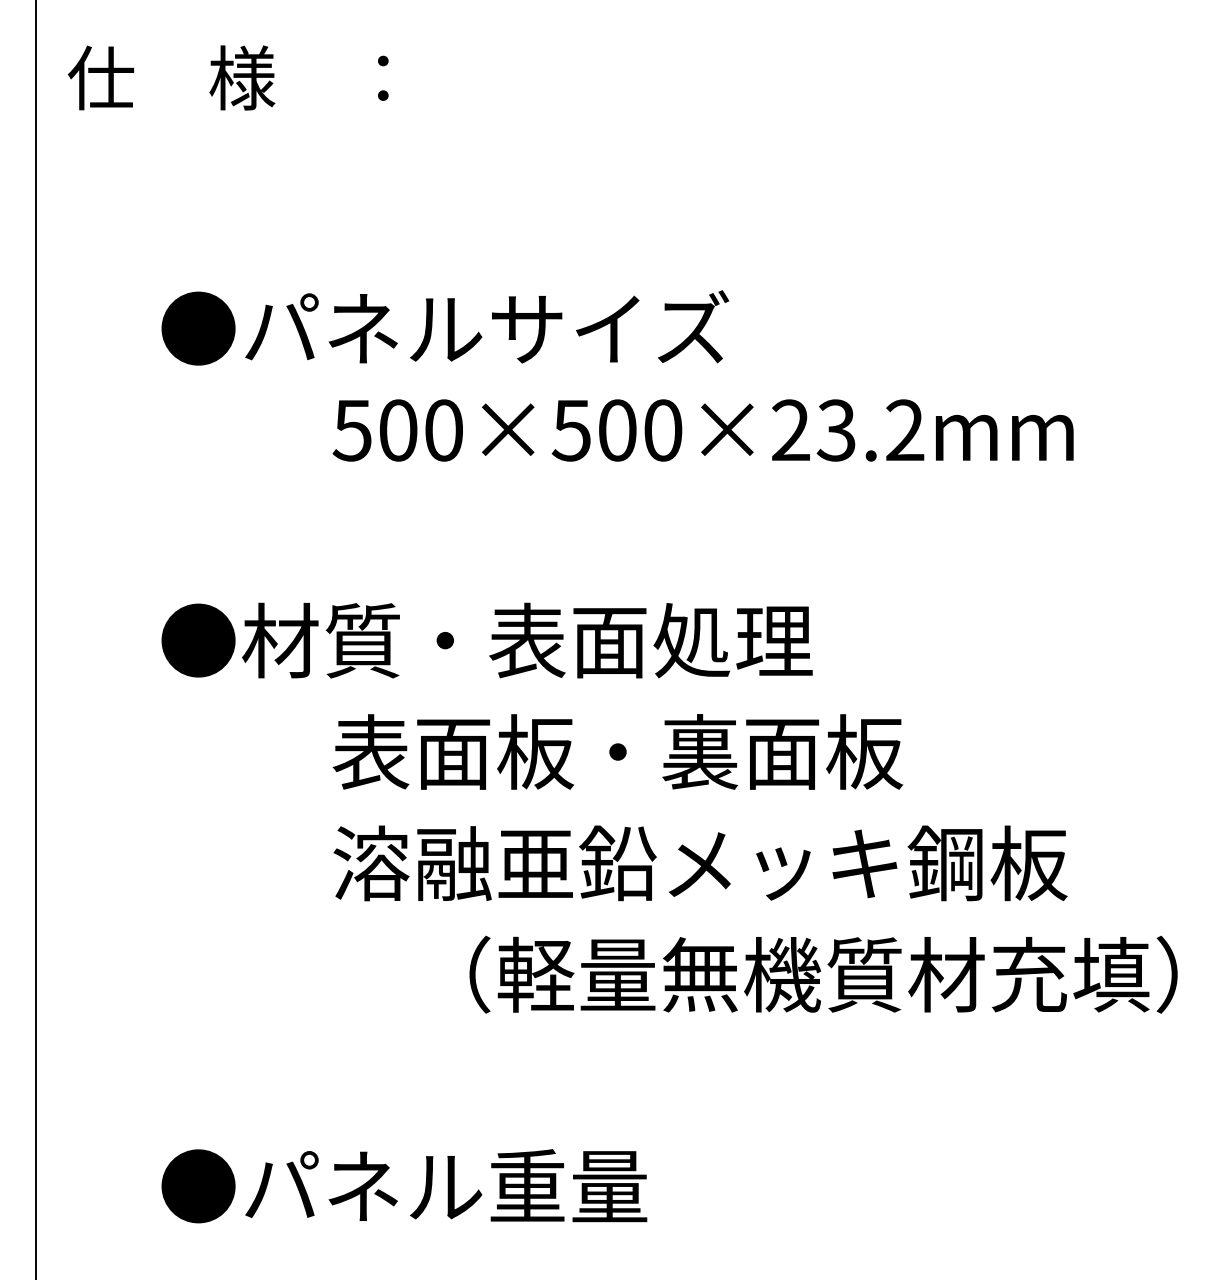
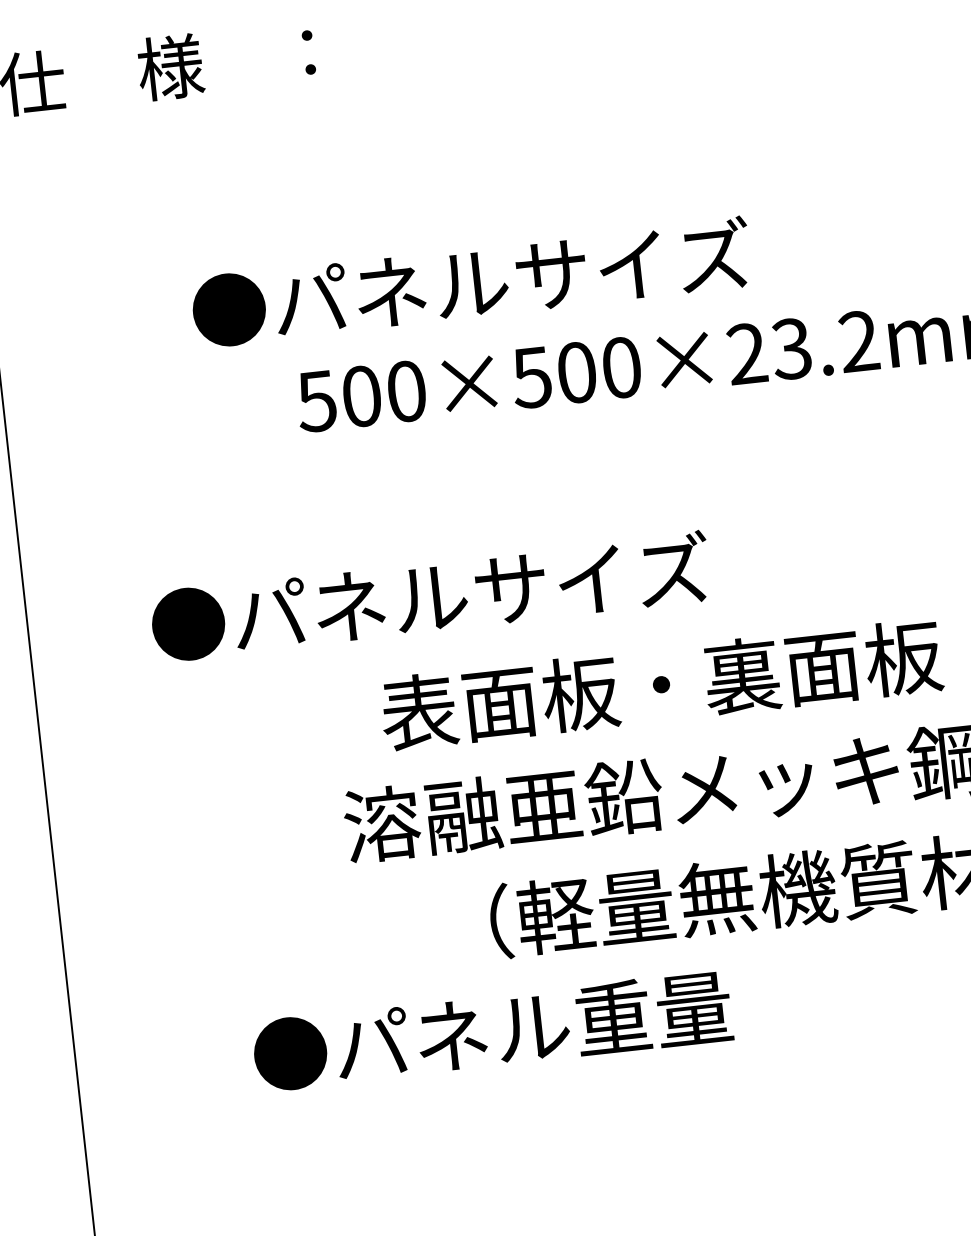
text: (445, 327) -> (471, 282), moved
text: (527, 640) -> (511, 588), ●材質・表面処理 -> ●パネルサイズ
text: (617, 751) -> (660, 684), moved
text: (404, 1186) -> (492, 1031), moved

